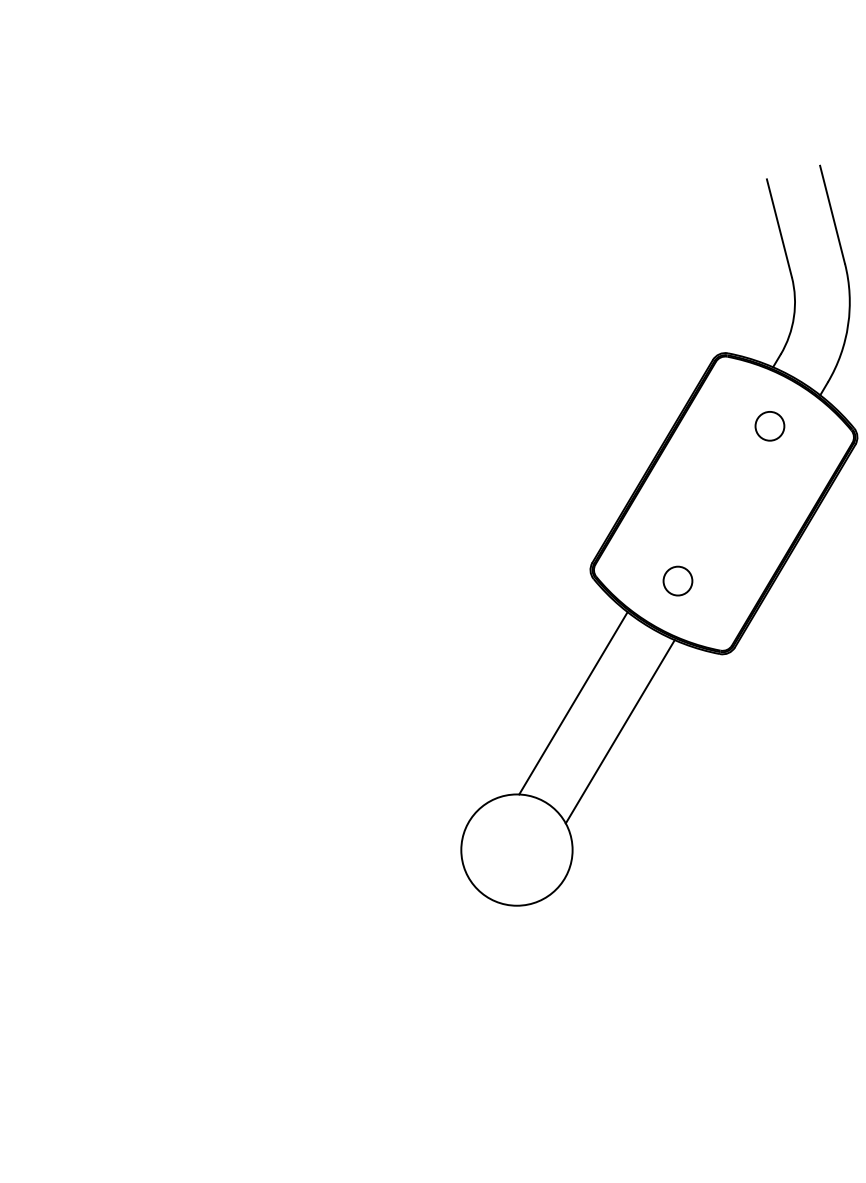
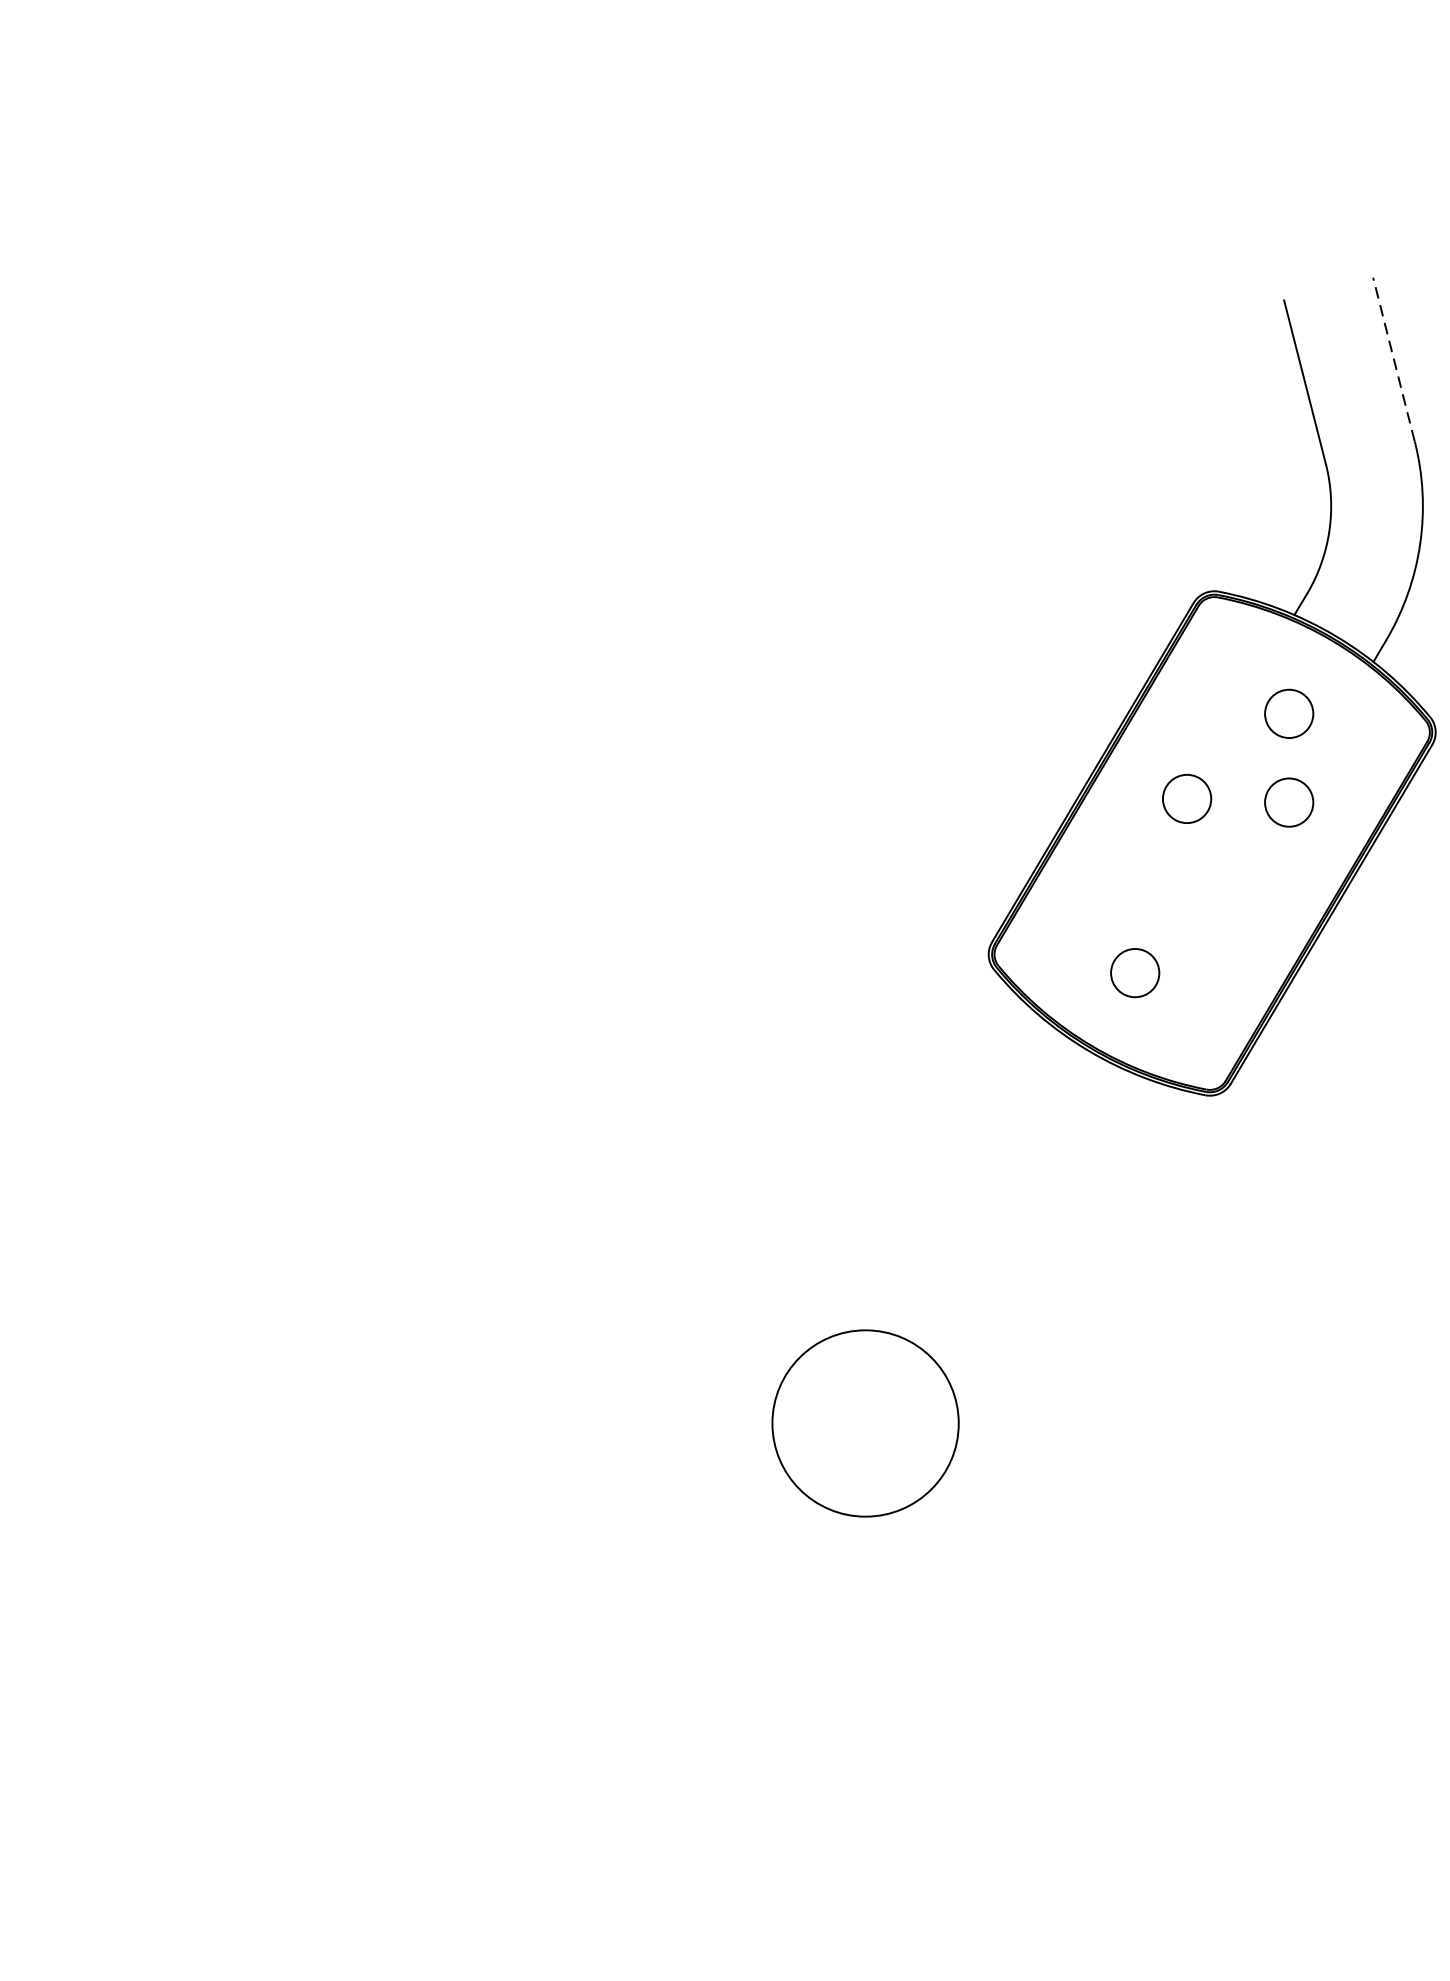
line: (832, 214) -> (1393, 359), solid -> dashed
circle: (708, 476) -> (1186, 797), added
circle: (769, 479) -> (1288, 802), added
line: (573, 703) -> (960, 1178), removed
line: (619, 731) -> (1037, 1224), removed

